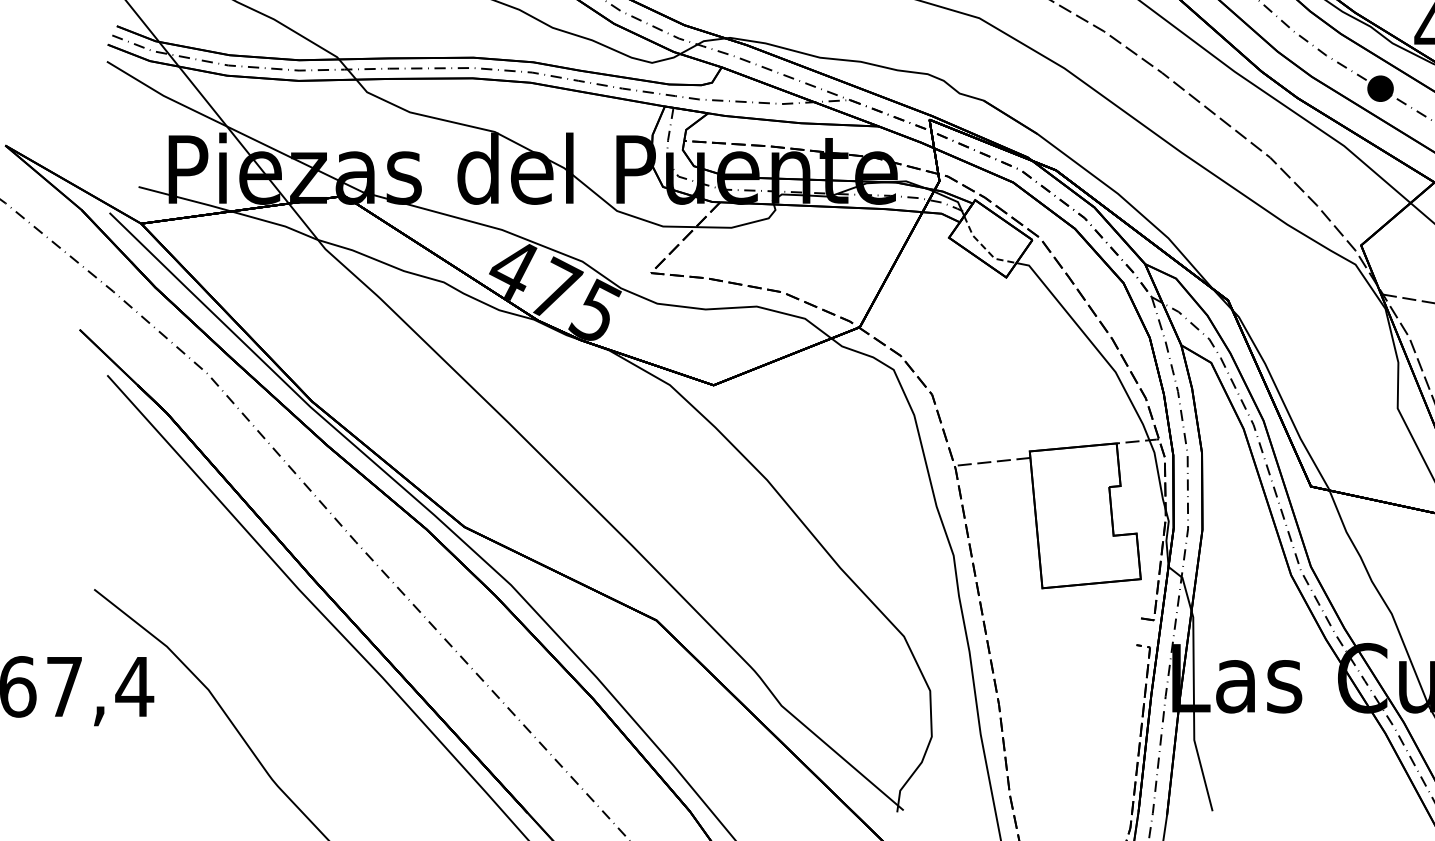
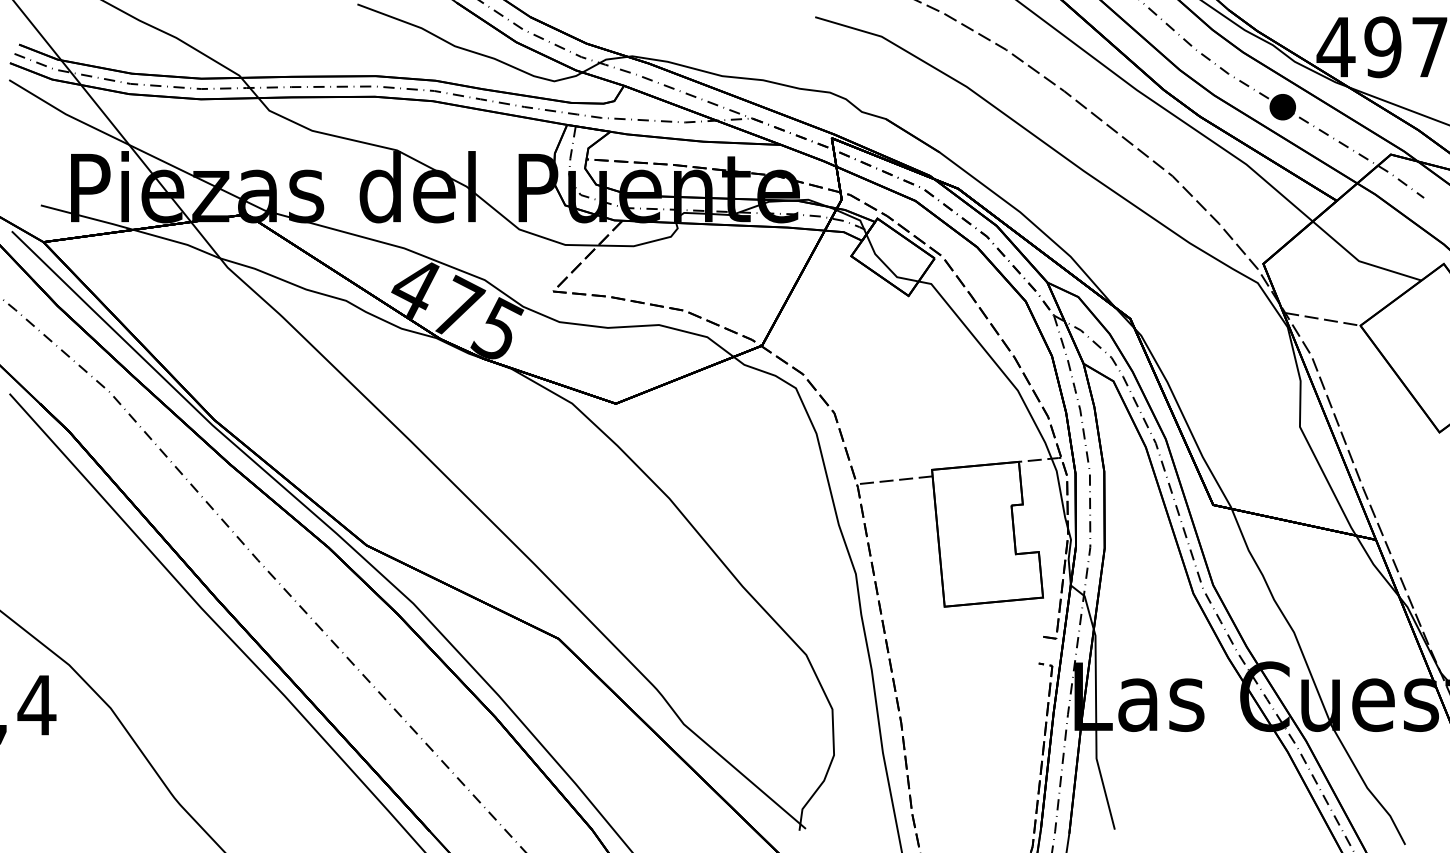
line: (984, 247) -> (886, 265), dashed -> solid

